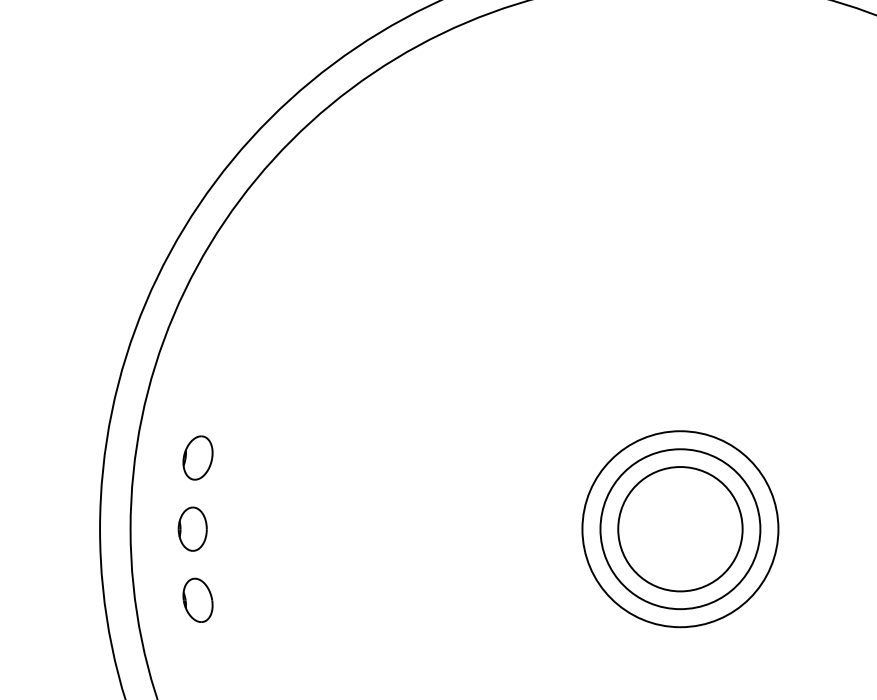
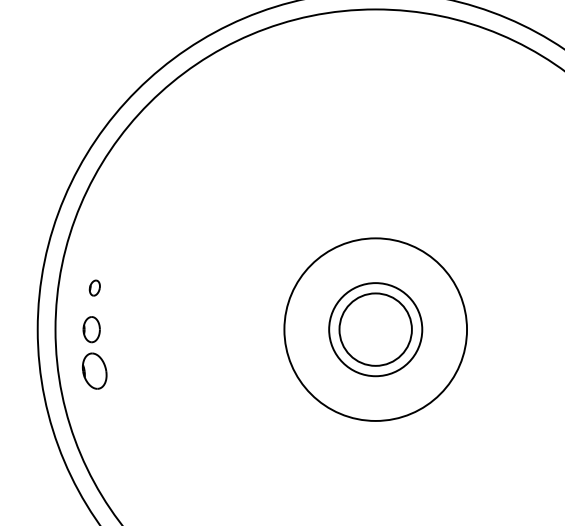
part: (197, 456) -> (94, 287), size x0.6
circle: (680, 528) -> (375, 329), size x1.6
part: (197, 599) -> (94, 370), size x1.4

